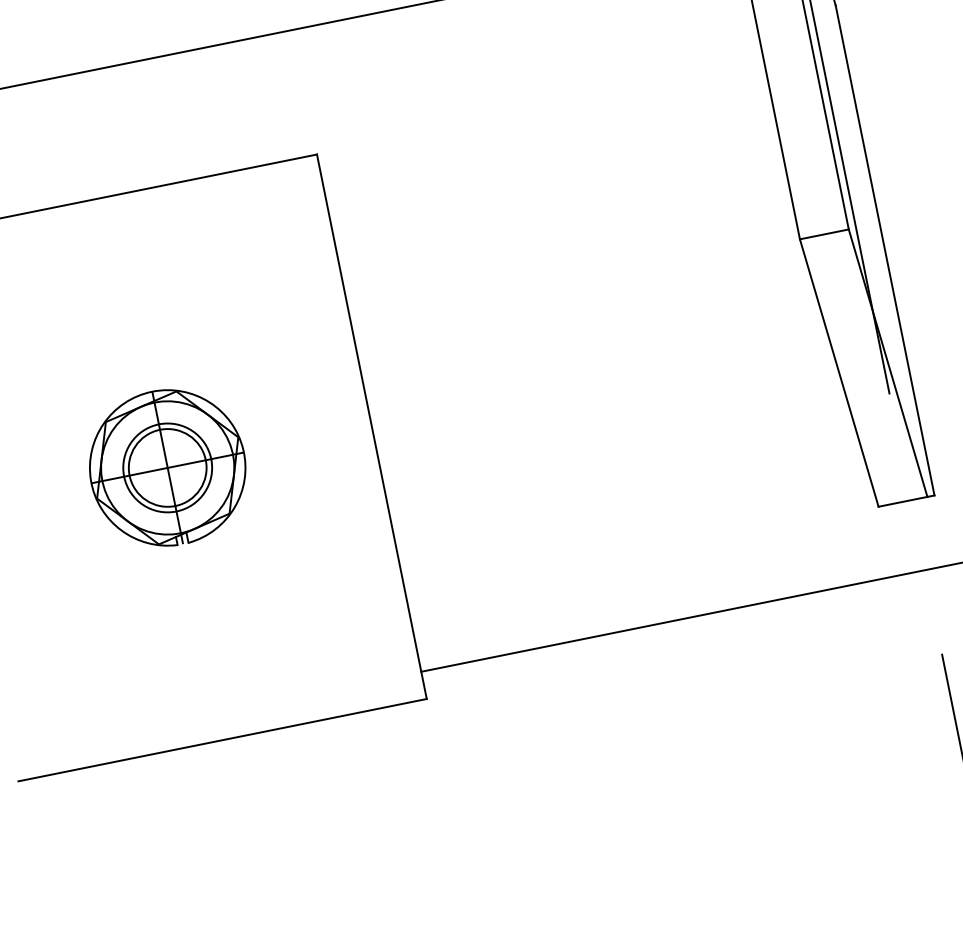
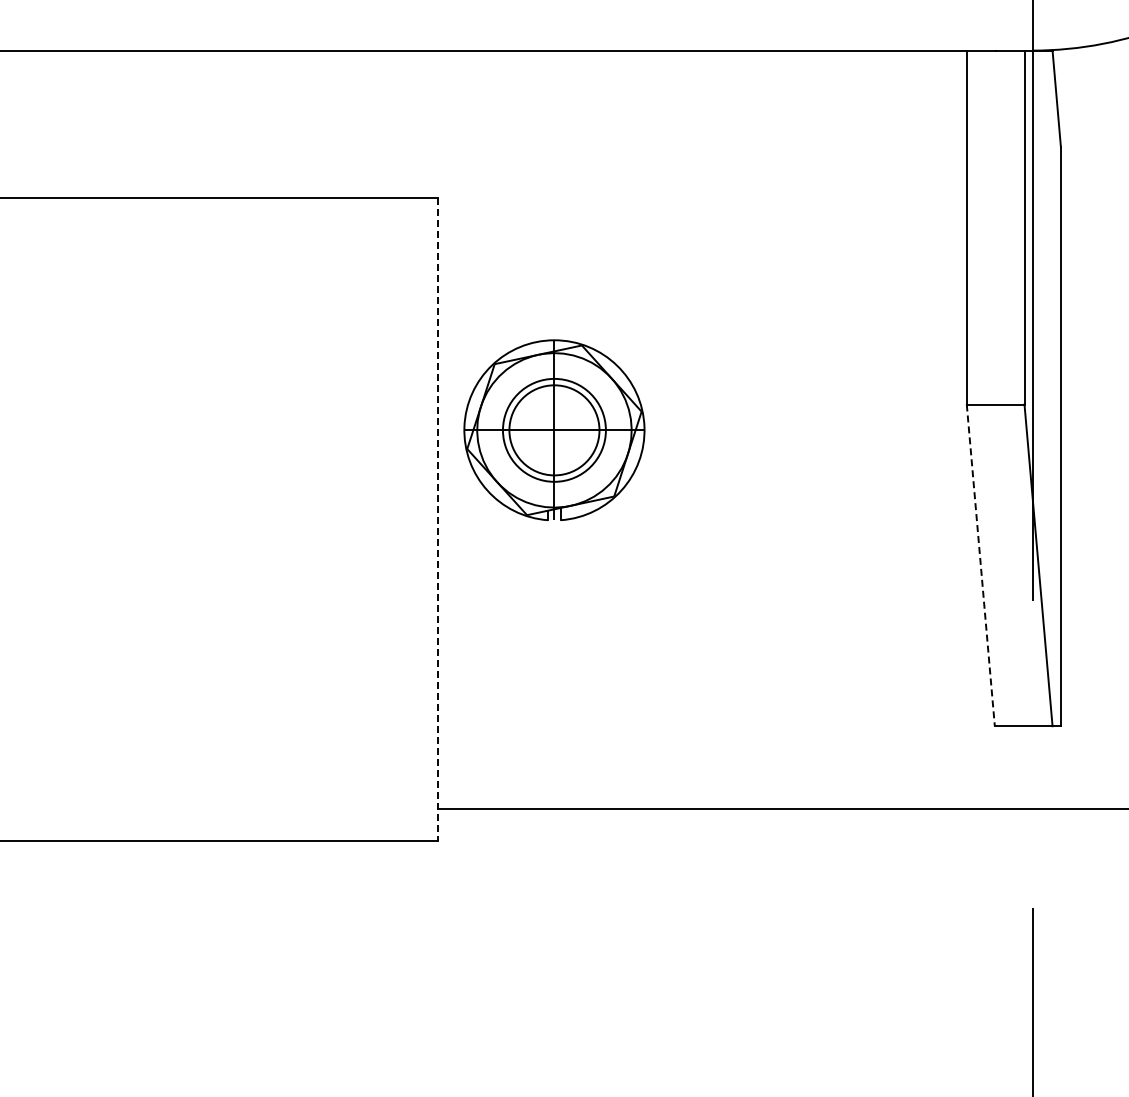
line: (839, 373) -> (980, 565), solid -> dashed
line: (371, 426) -> (437, 519), solid -> dashed
part: (167, 468) -> (554, 430), moved

